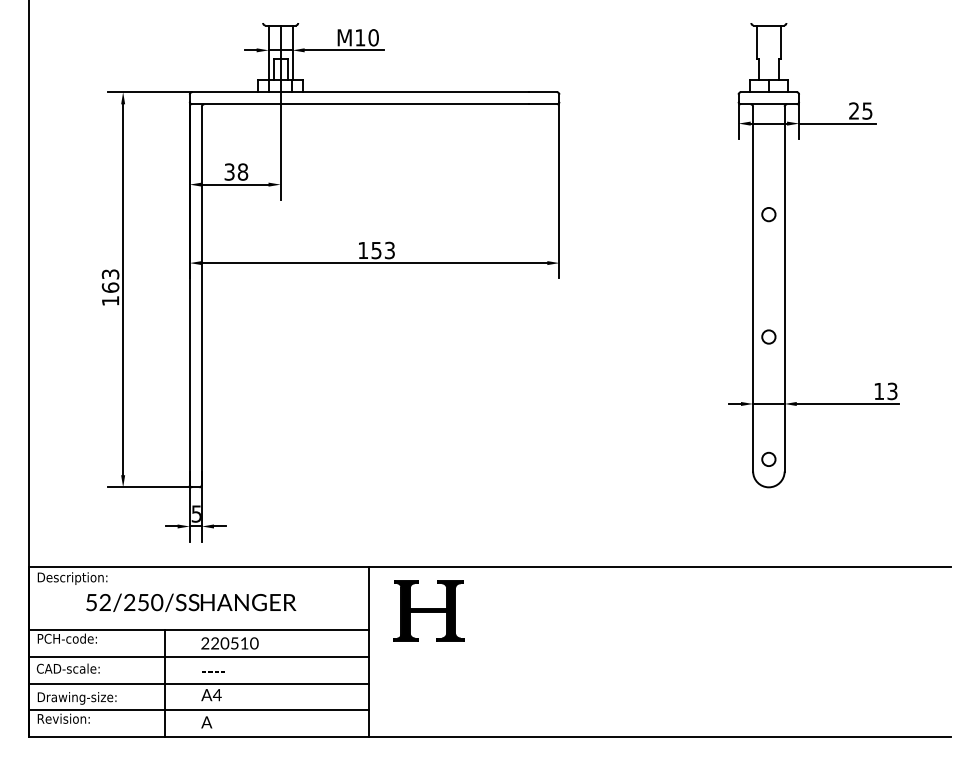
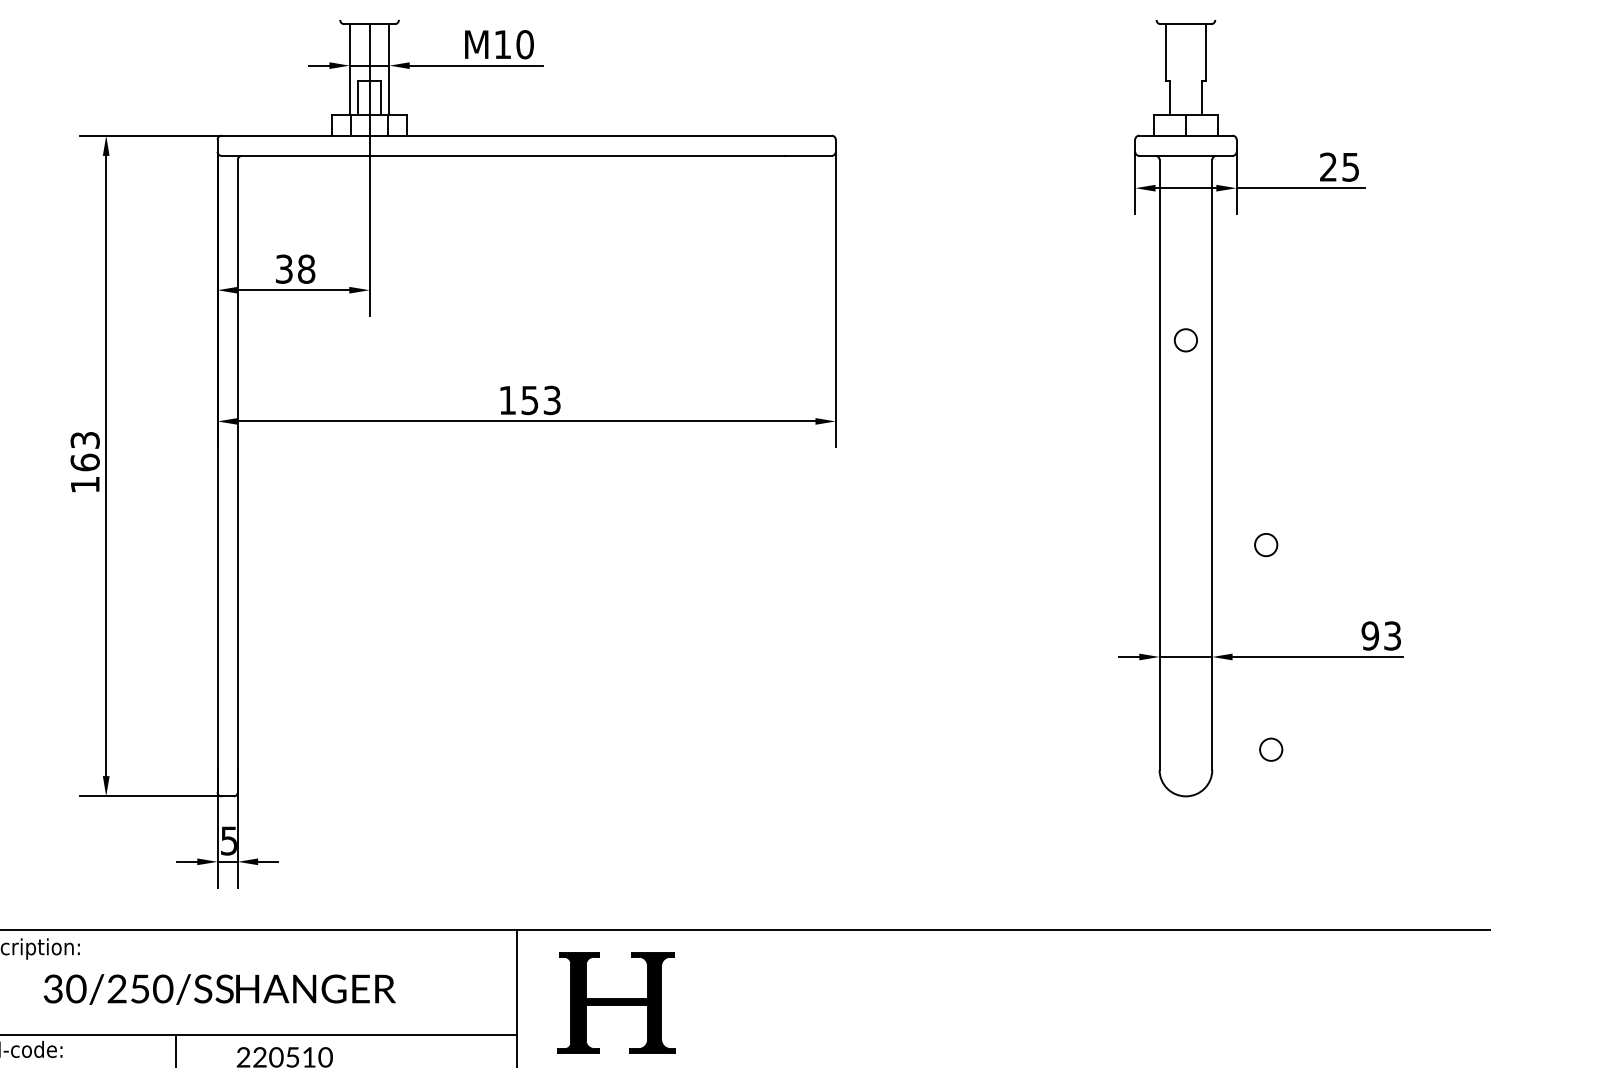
circle: (768, 336) -> (1265, 544), moved
text: (879, 391) -> (1370, 636), 13 -> 93
circle: (768, 458) -> (1270, 748), moved
text: (98, 602) -> (64, 988), 52/250/SS -> 30/250/SS

